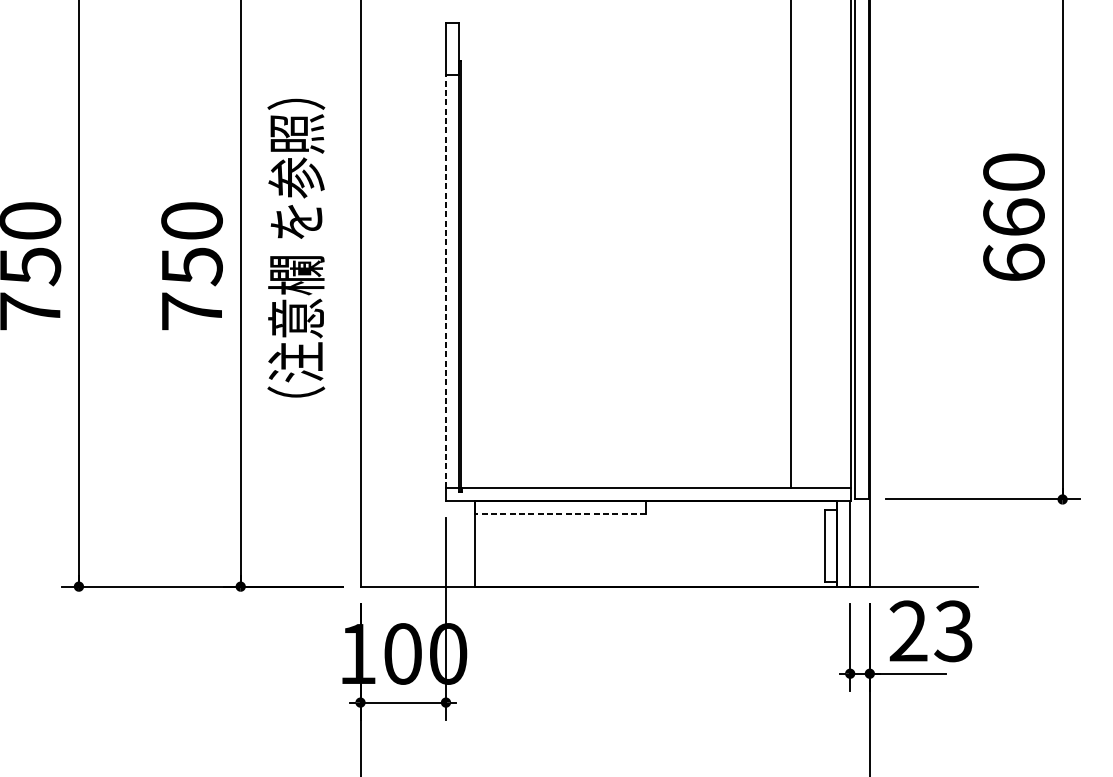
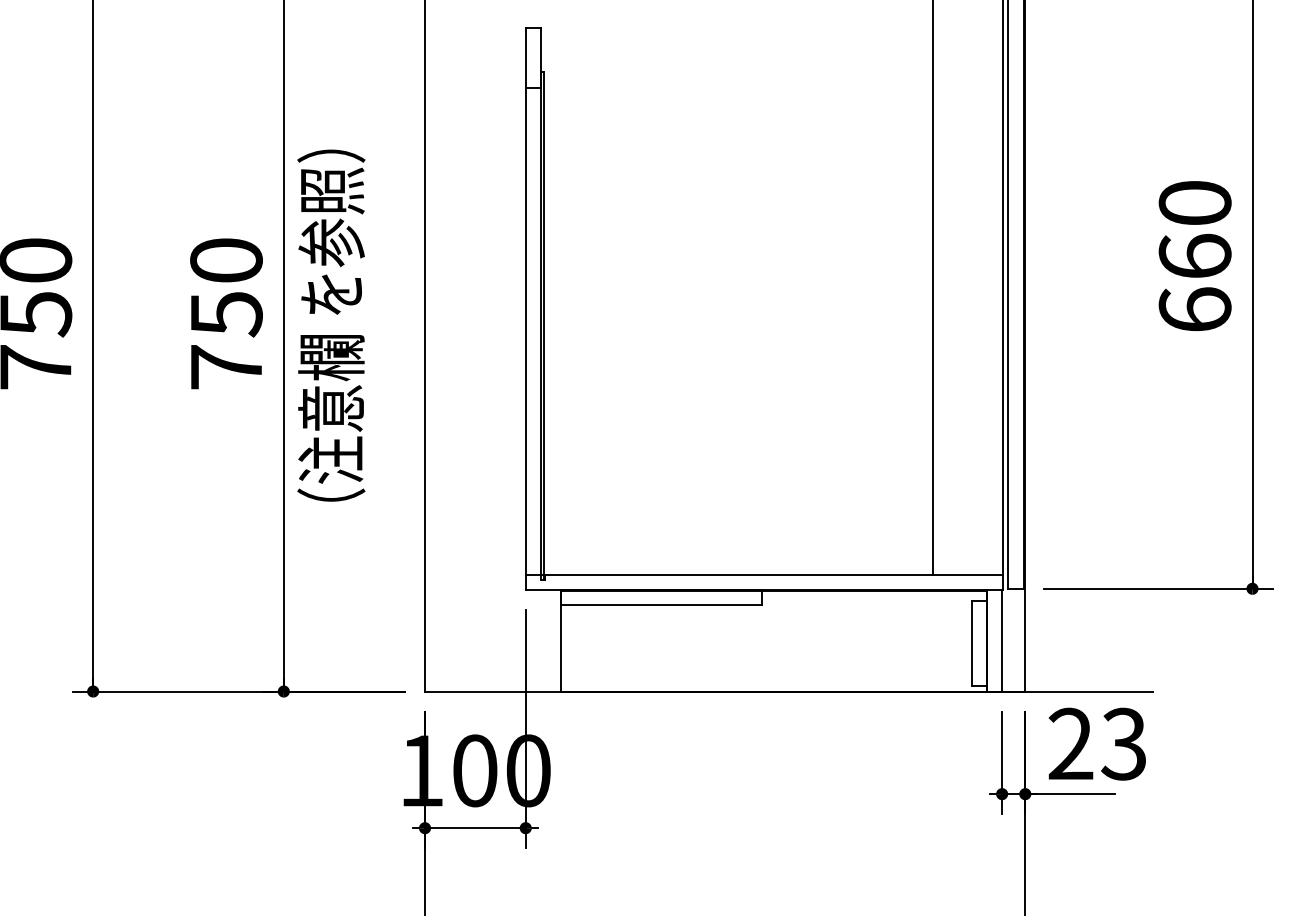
text: (296, 248) -> (331, 325), moved
line: (445, 281) -> (525, 331), dashed -> solid
line: (561, 513) -> (661, 605), dashed -> solid

